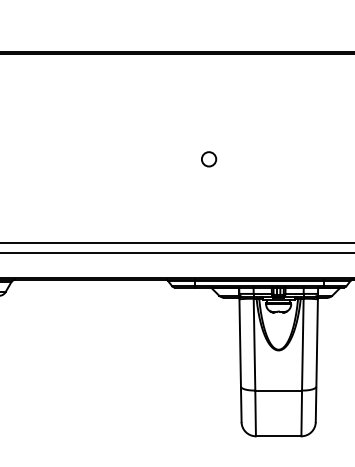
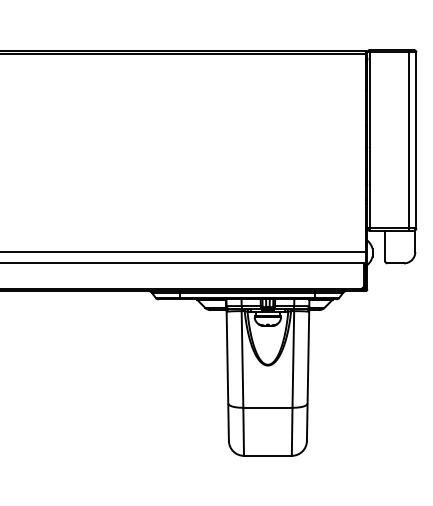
circle: (208, 159) -> (194, 164), removed

